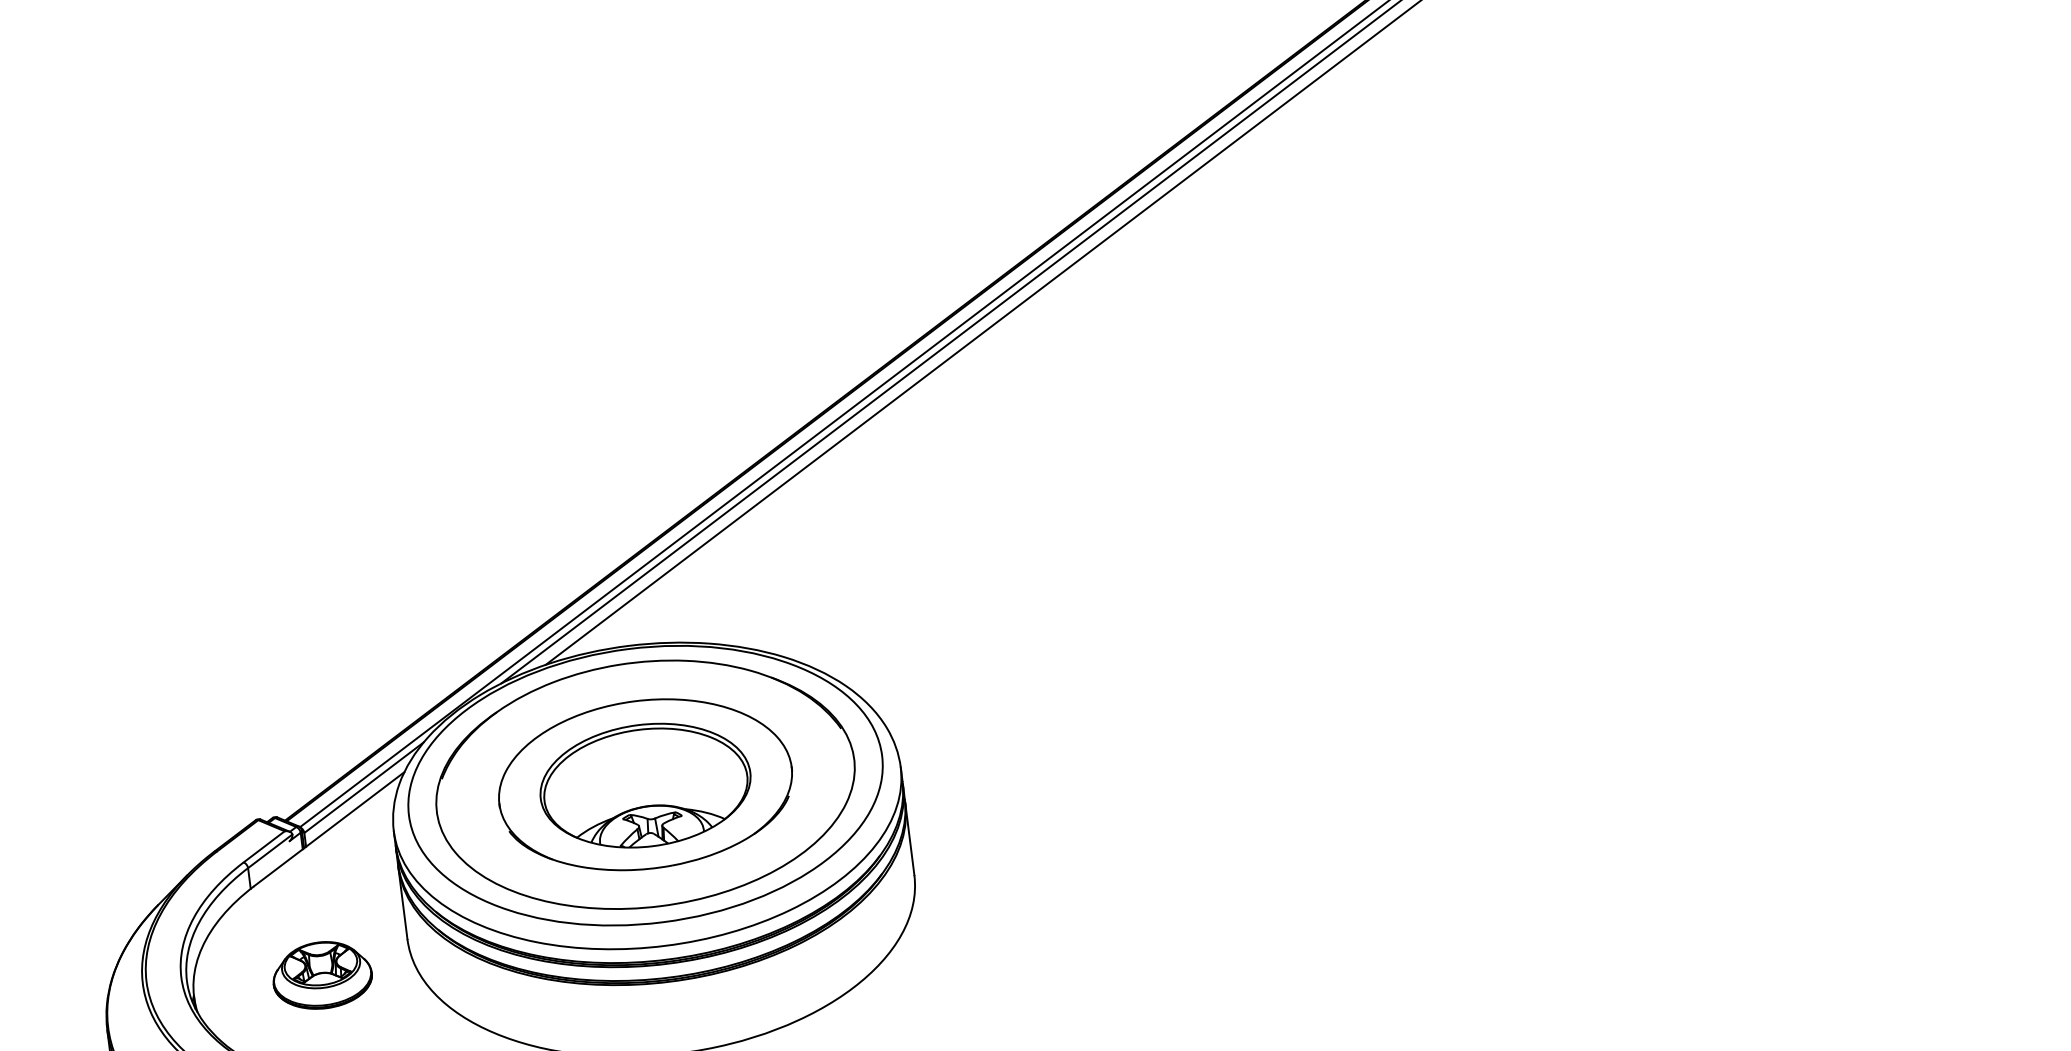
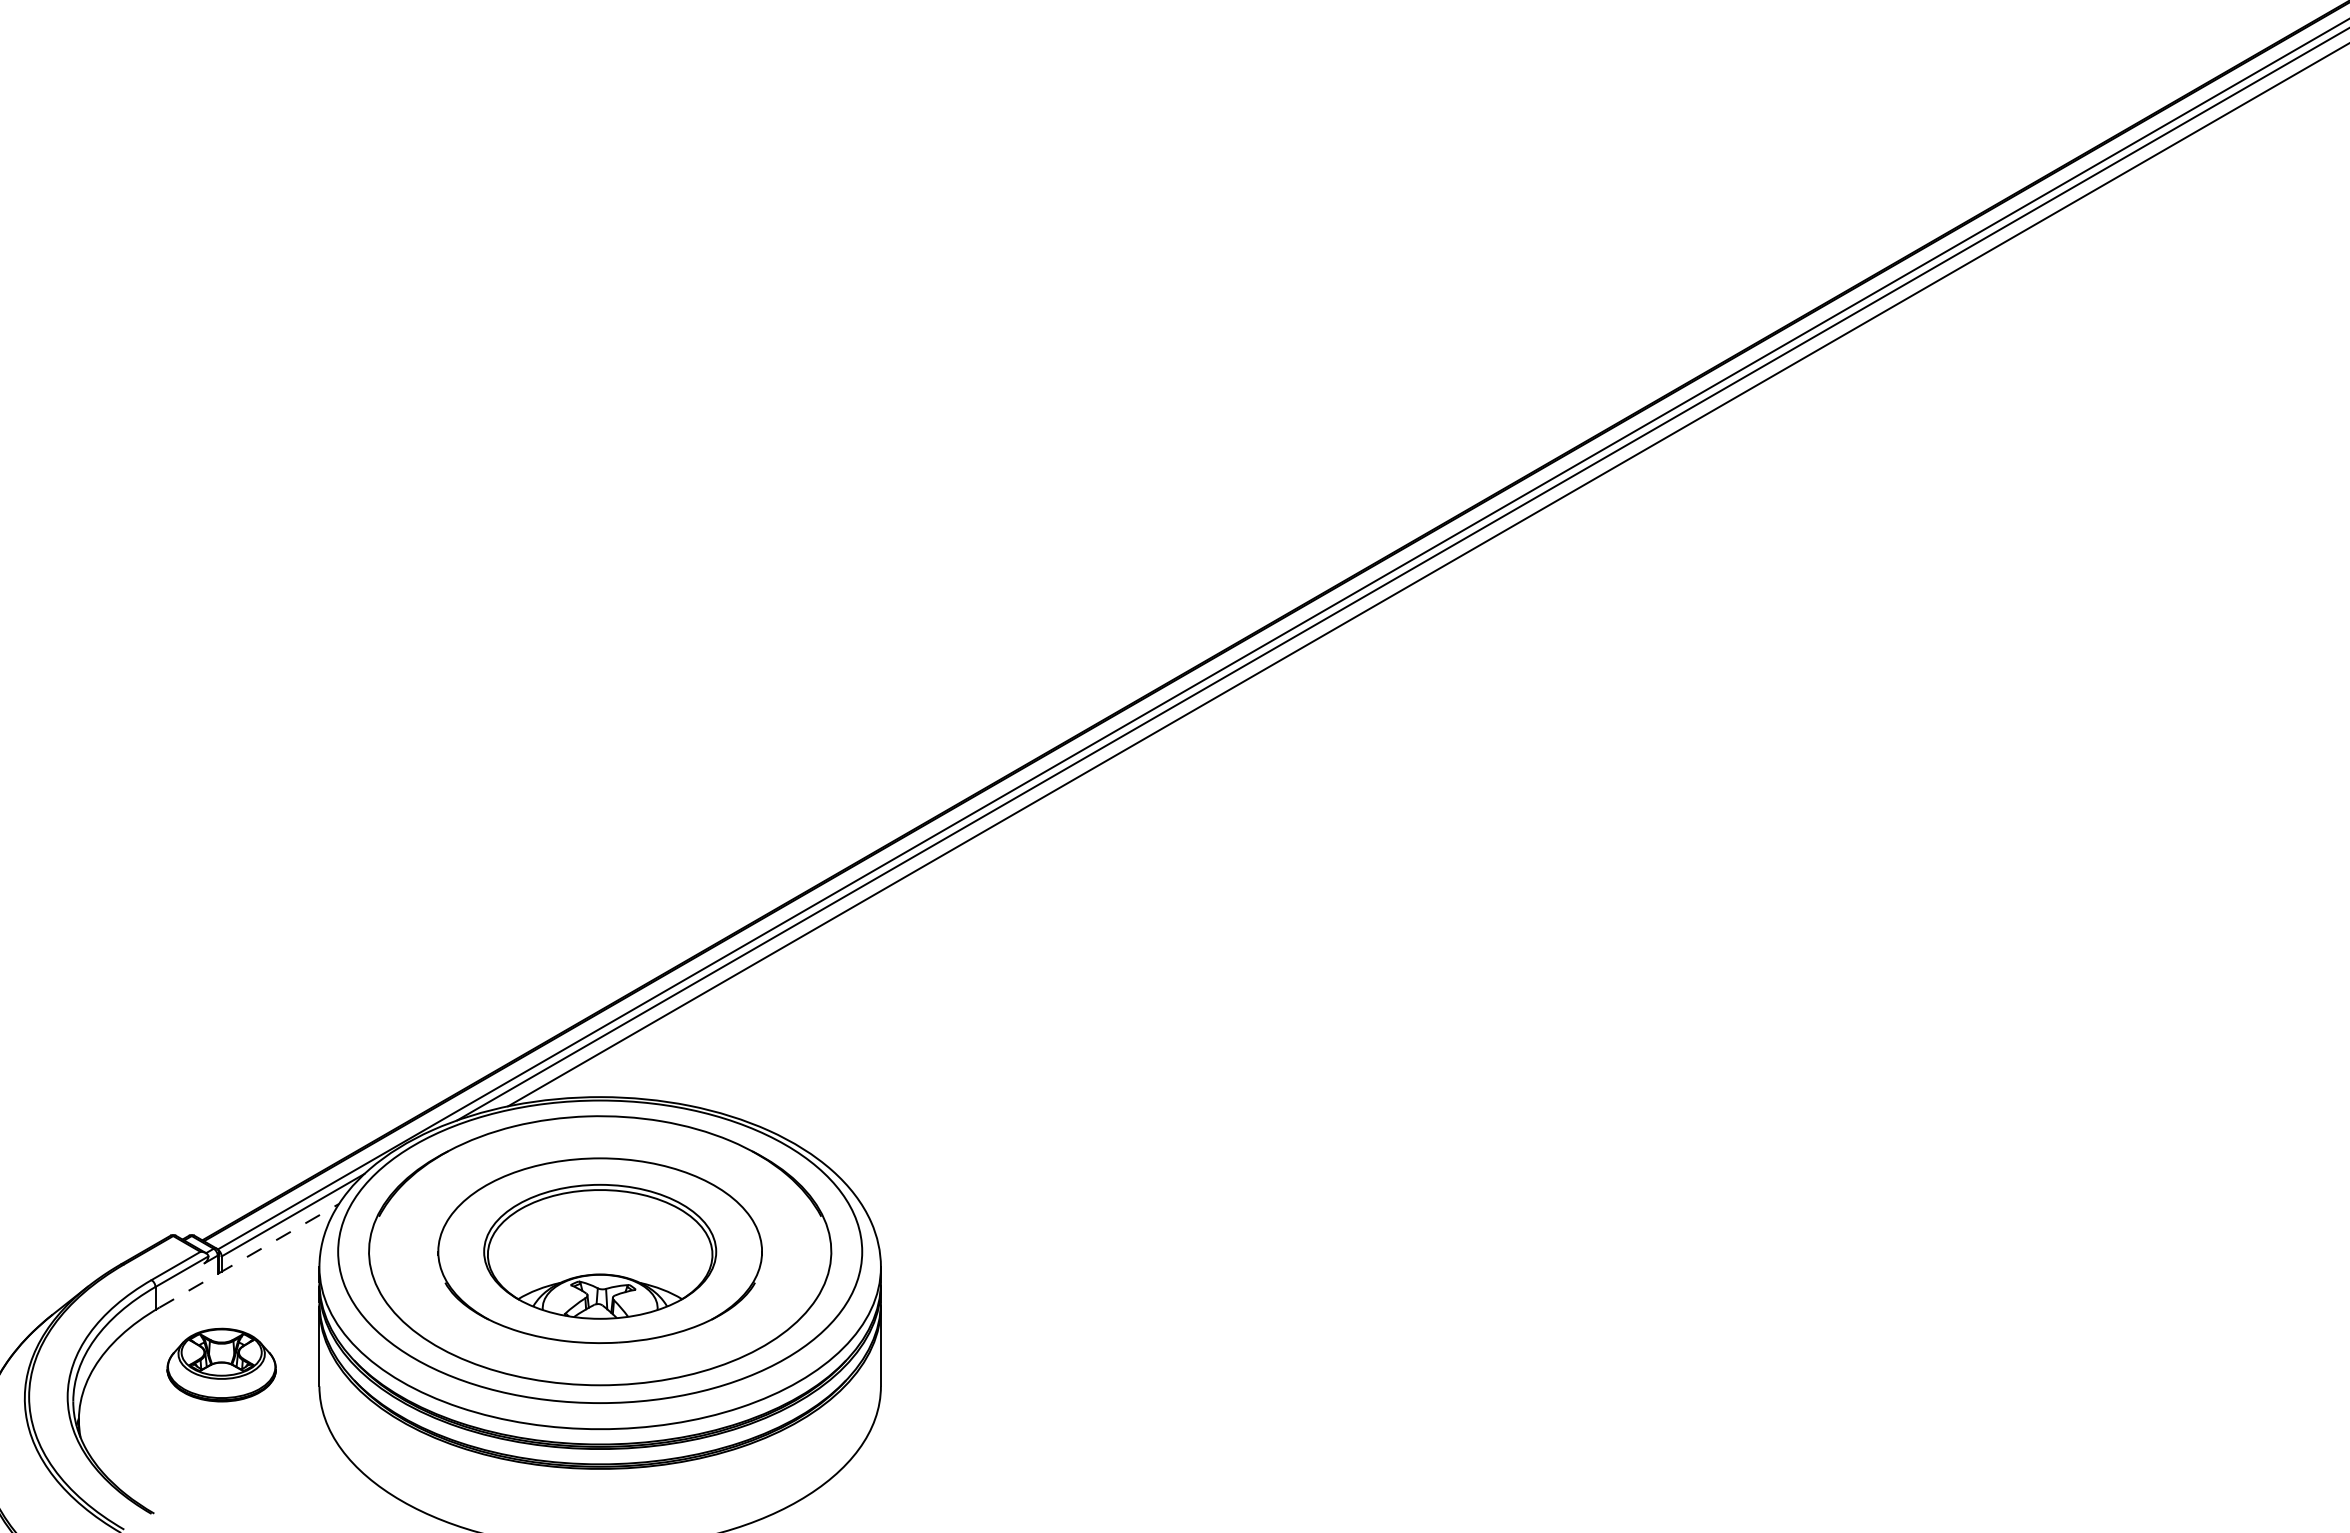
line: (329, 828) -> (249, 1255), solid -> dashed
part: (322, 974) -> (221, 1364), moved

